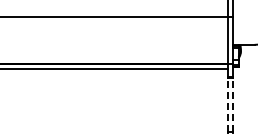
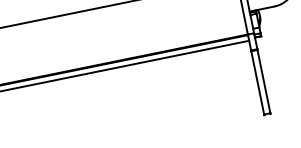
line: (227, 104) -> (257, 82), dashed -> solid
line: (233, 104) -> (264, 80), dashed -> solid

